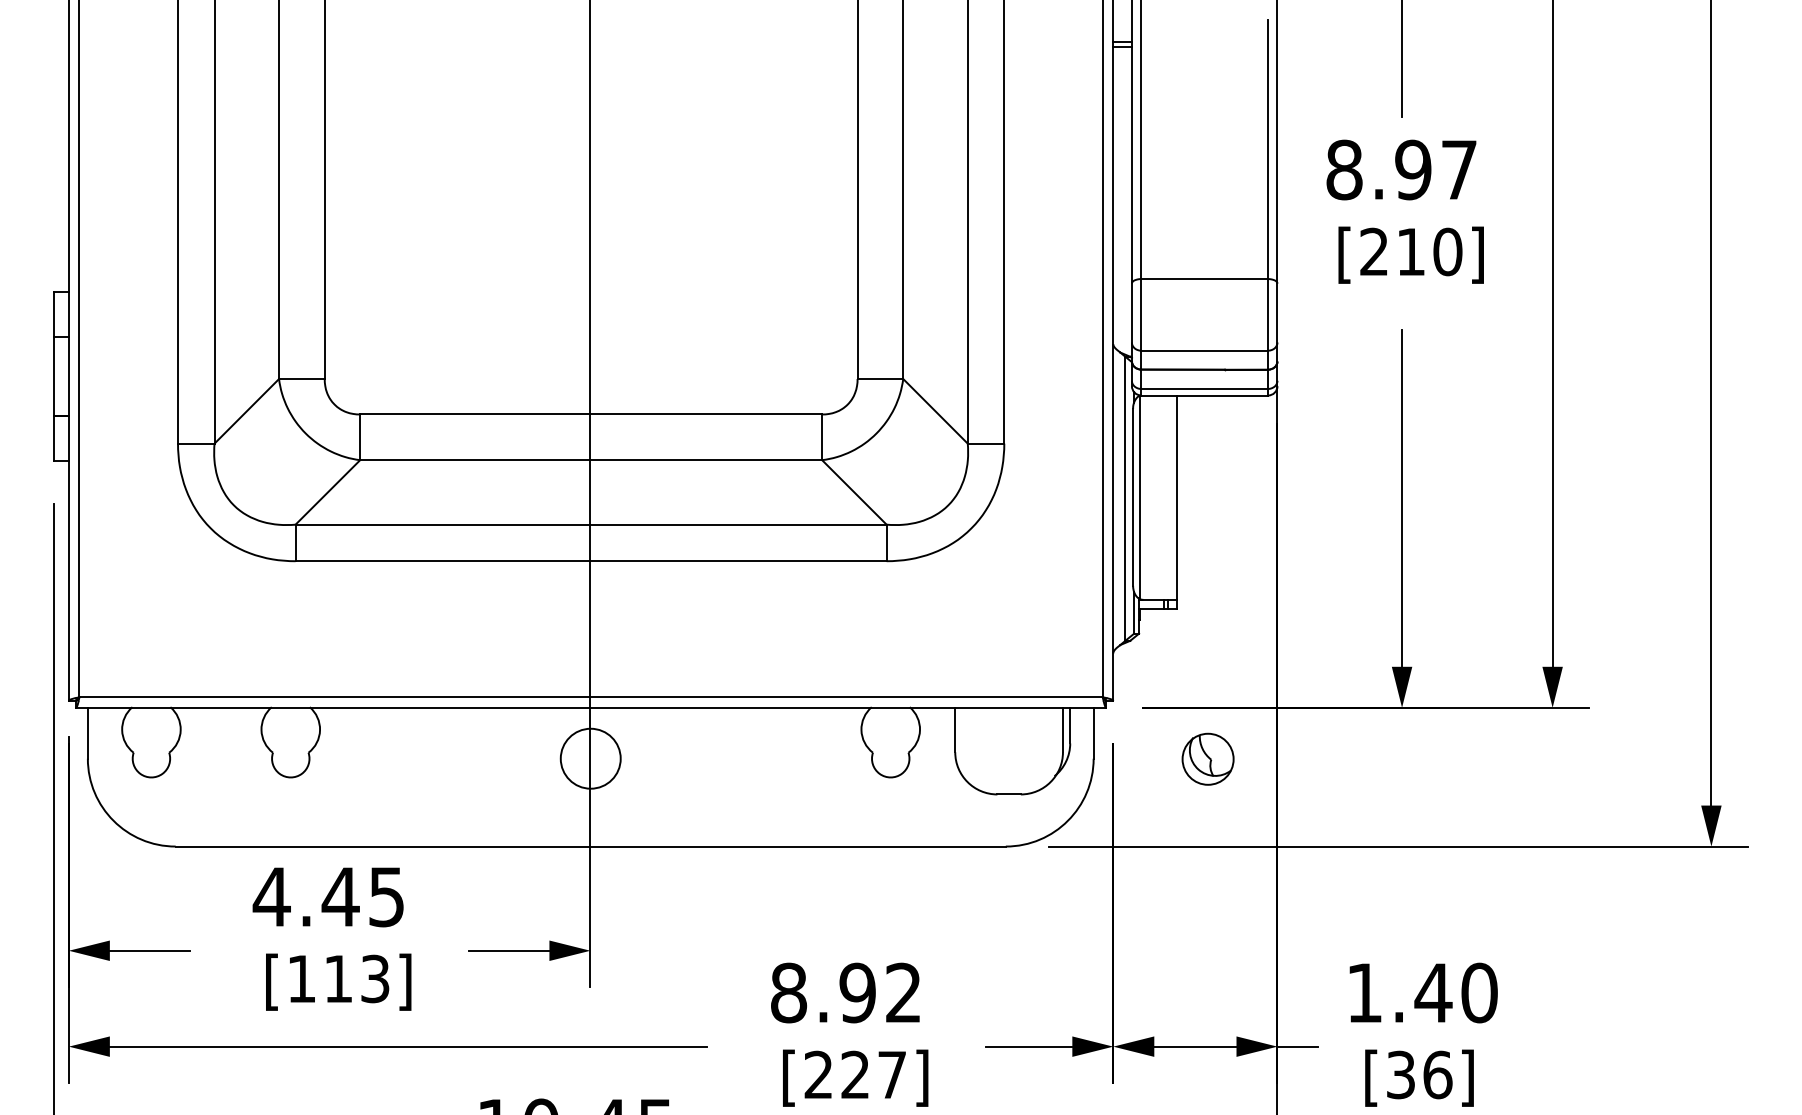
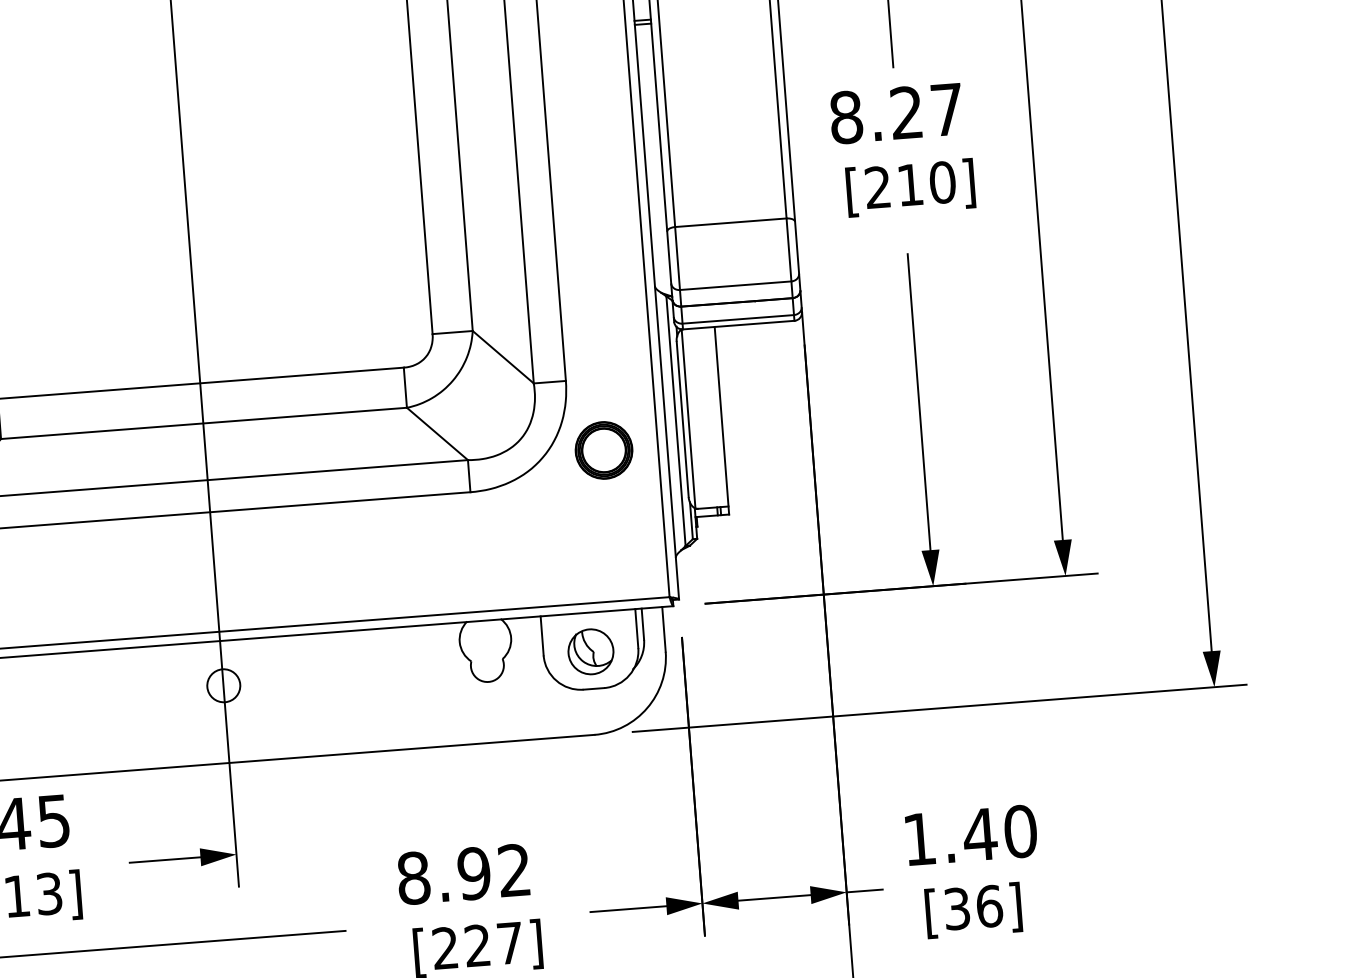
text: (1413, 169) -> (906, 112), 8.97 -> 8.27
part: (1041, 525) -> (604, 450), added
circle: (590, 758) -> (223, 685), size x0.62
part: (1207, 758) -> (590, 651), moved

